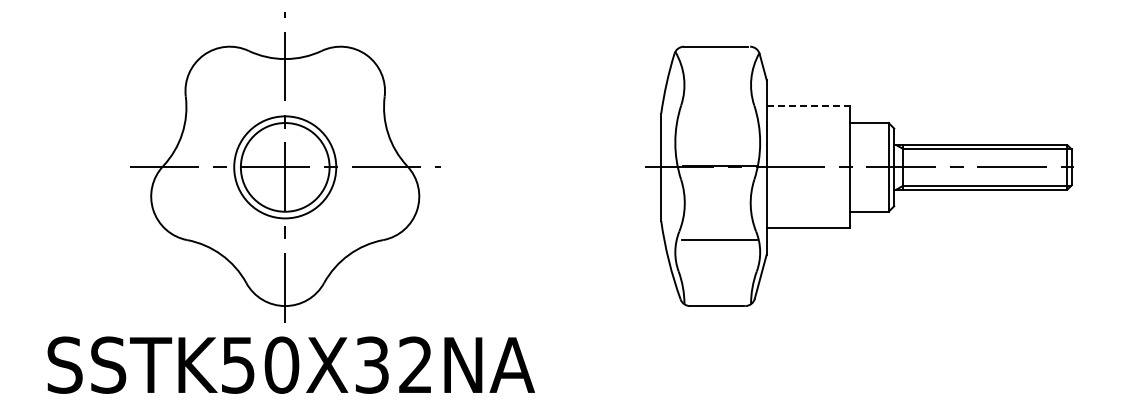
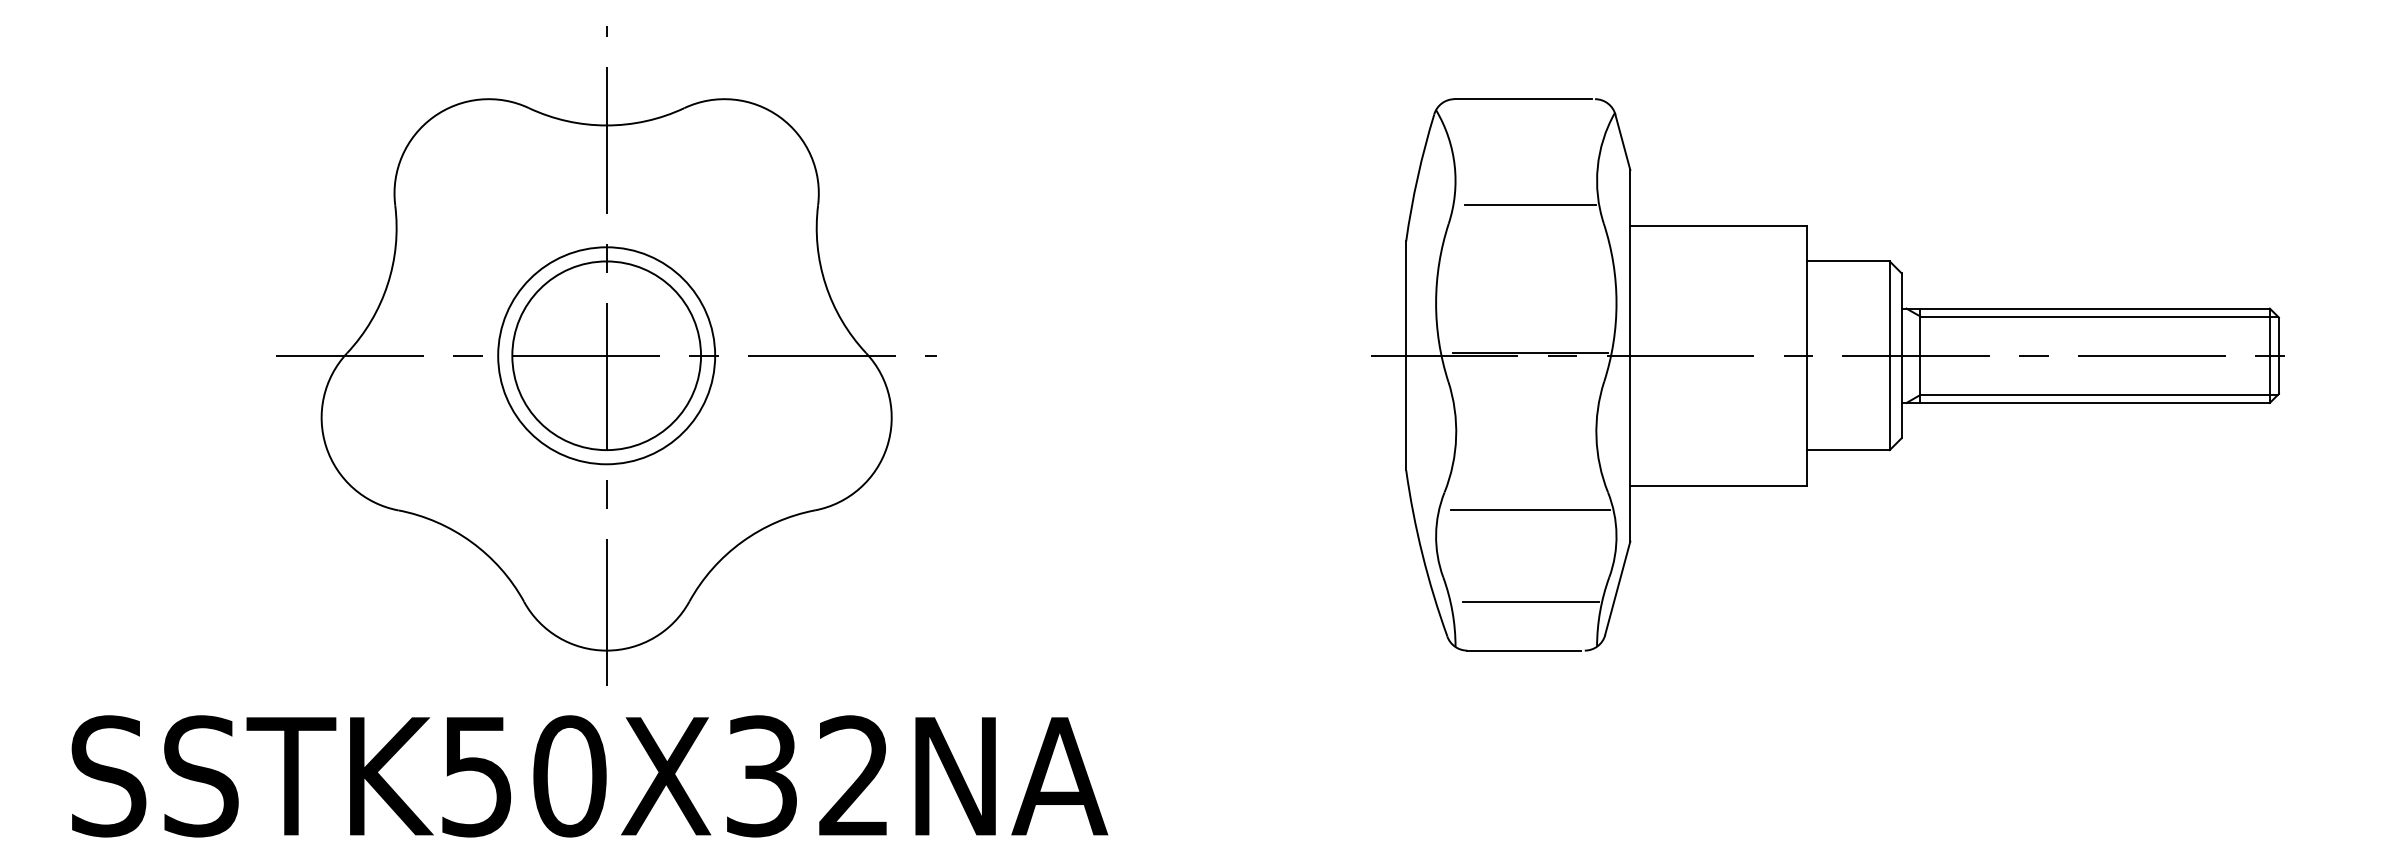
line: (719, 96) -> (1530, 205), added
line: (808, 106) -> (1719, 226), dashed -> solid
line: (719, 283) -> (1530, 602), added
text: (290, 364) -> (588, 774), moved

